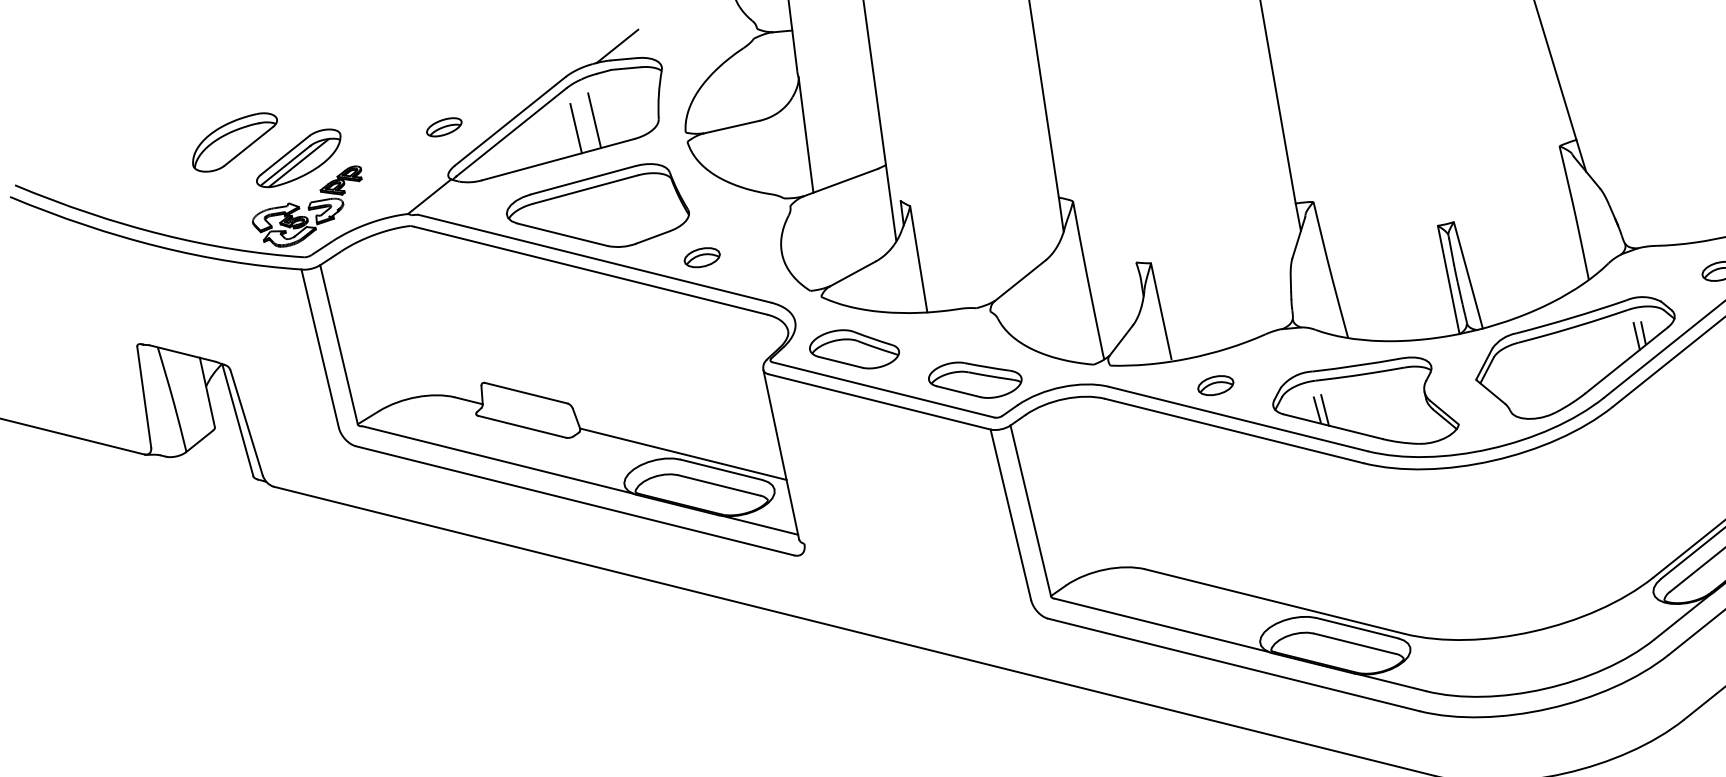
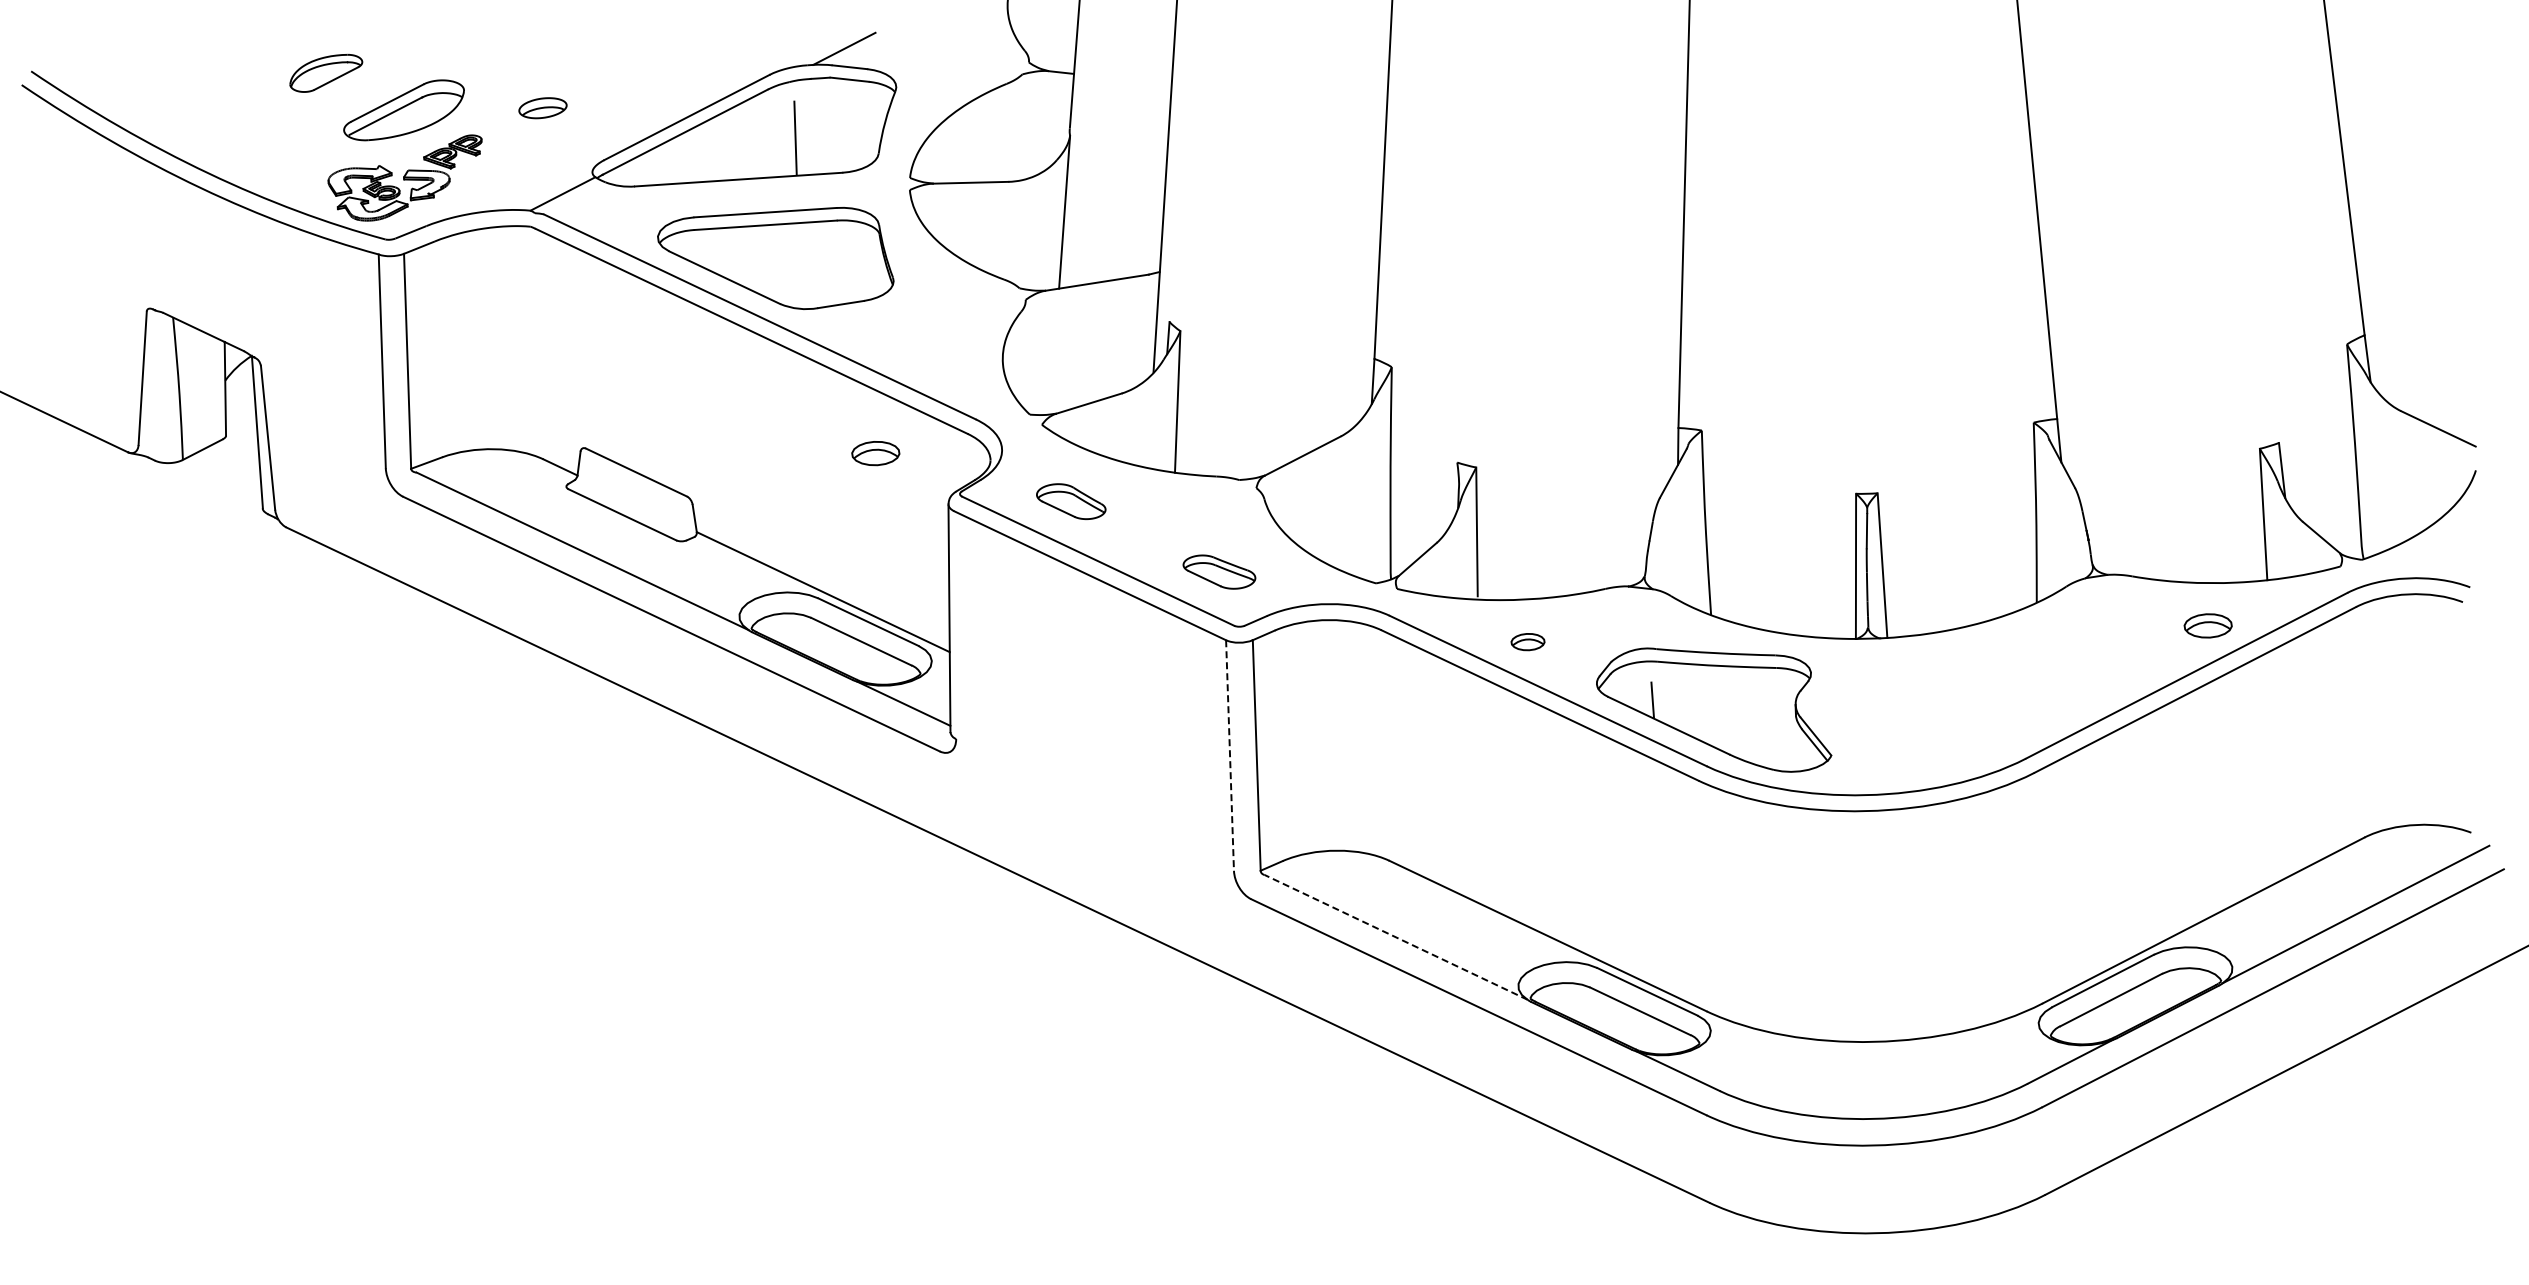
part: (443, 127) -> (542, 108), moved
line: (575, 128) -> (769, 143), removed
part: (235, 142) -> (326, 73), size x0.6
line: (299, 162) -> (403, 116), removed
part: (702, 257) -> (875, 453), moved
part: (854, 349) -> (1071, 501), size x0.6
part: (1577, 359) -> (2001, 702), removed
part: (975, 379) -> (1219, 571), size x0.6
part: (1215, 385) -> (1527, 641), size x0.7
line: (1325, 410) -> (1662, 702), removed
line: (1011, 515) -> (1230, 756), solid -> dashed
line: (1162, 625) -> (1396, 937), solid -> dashed

